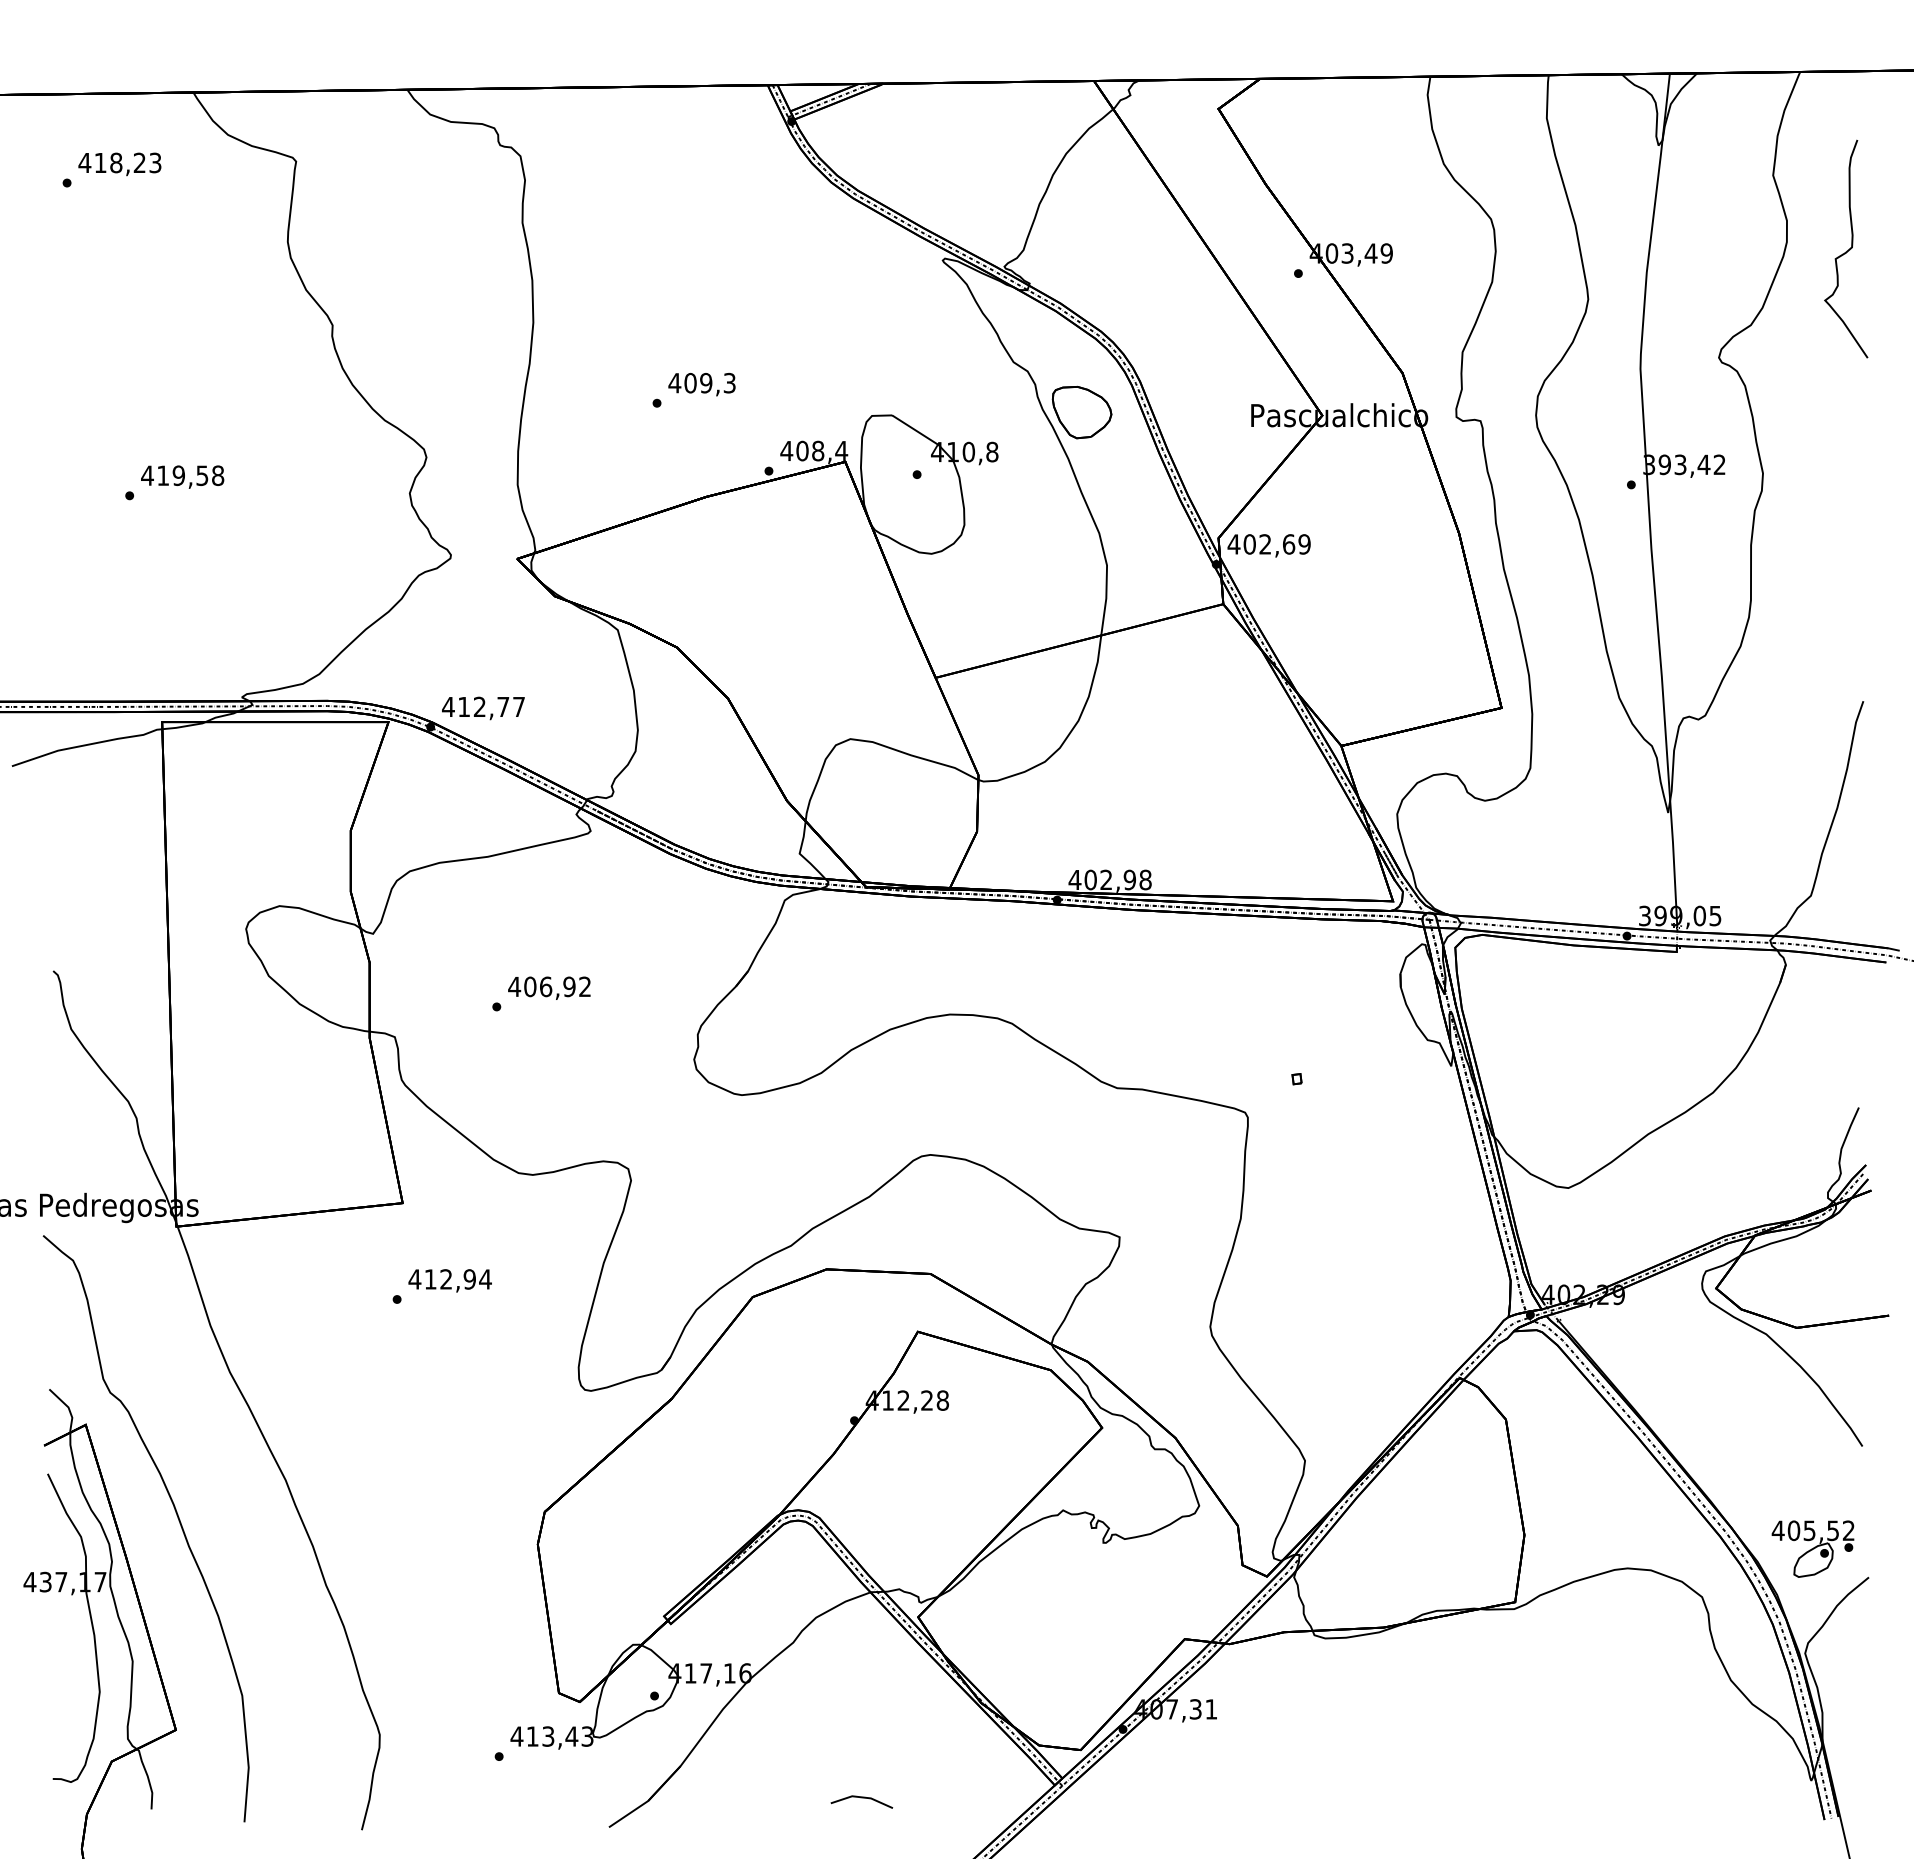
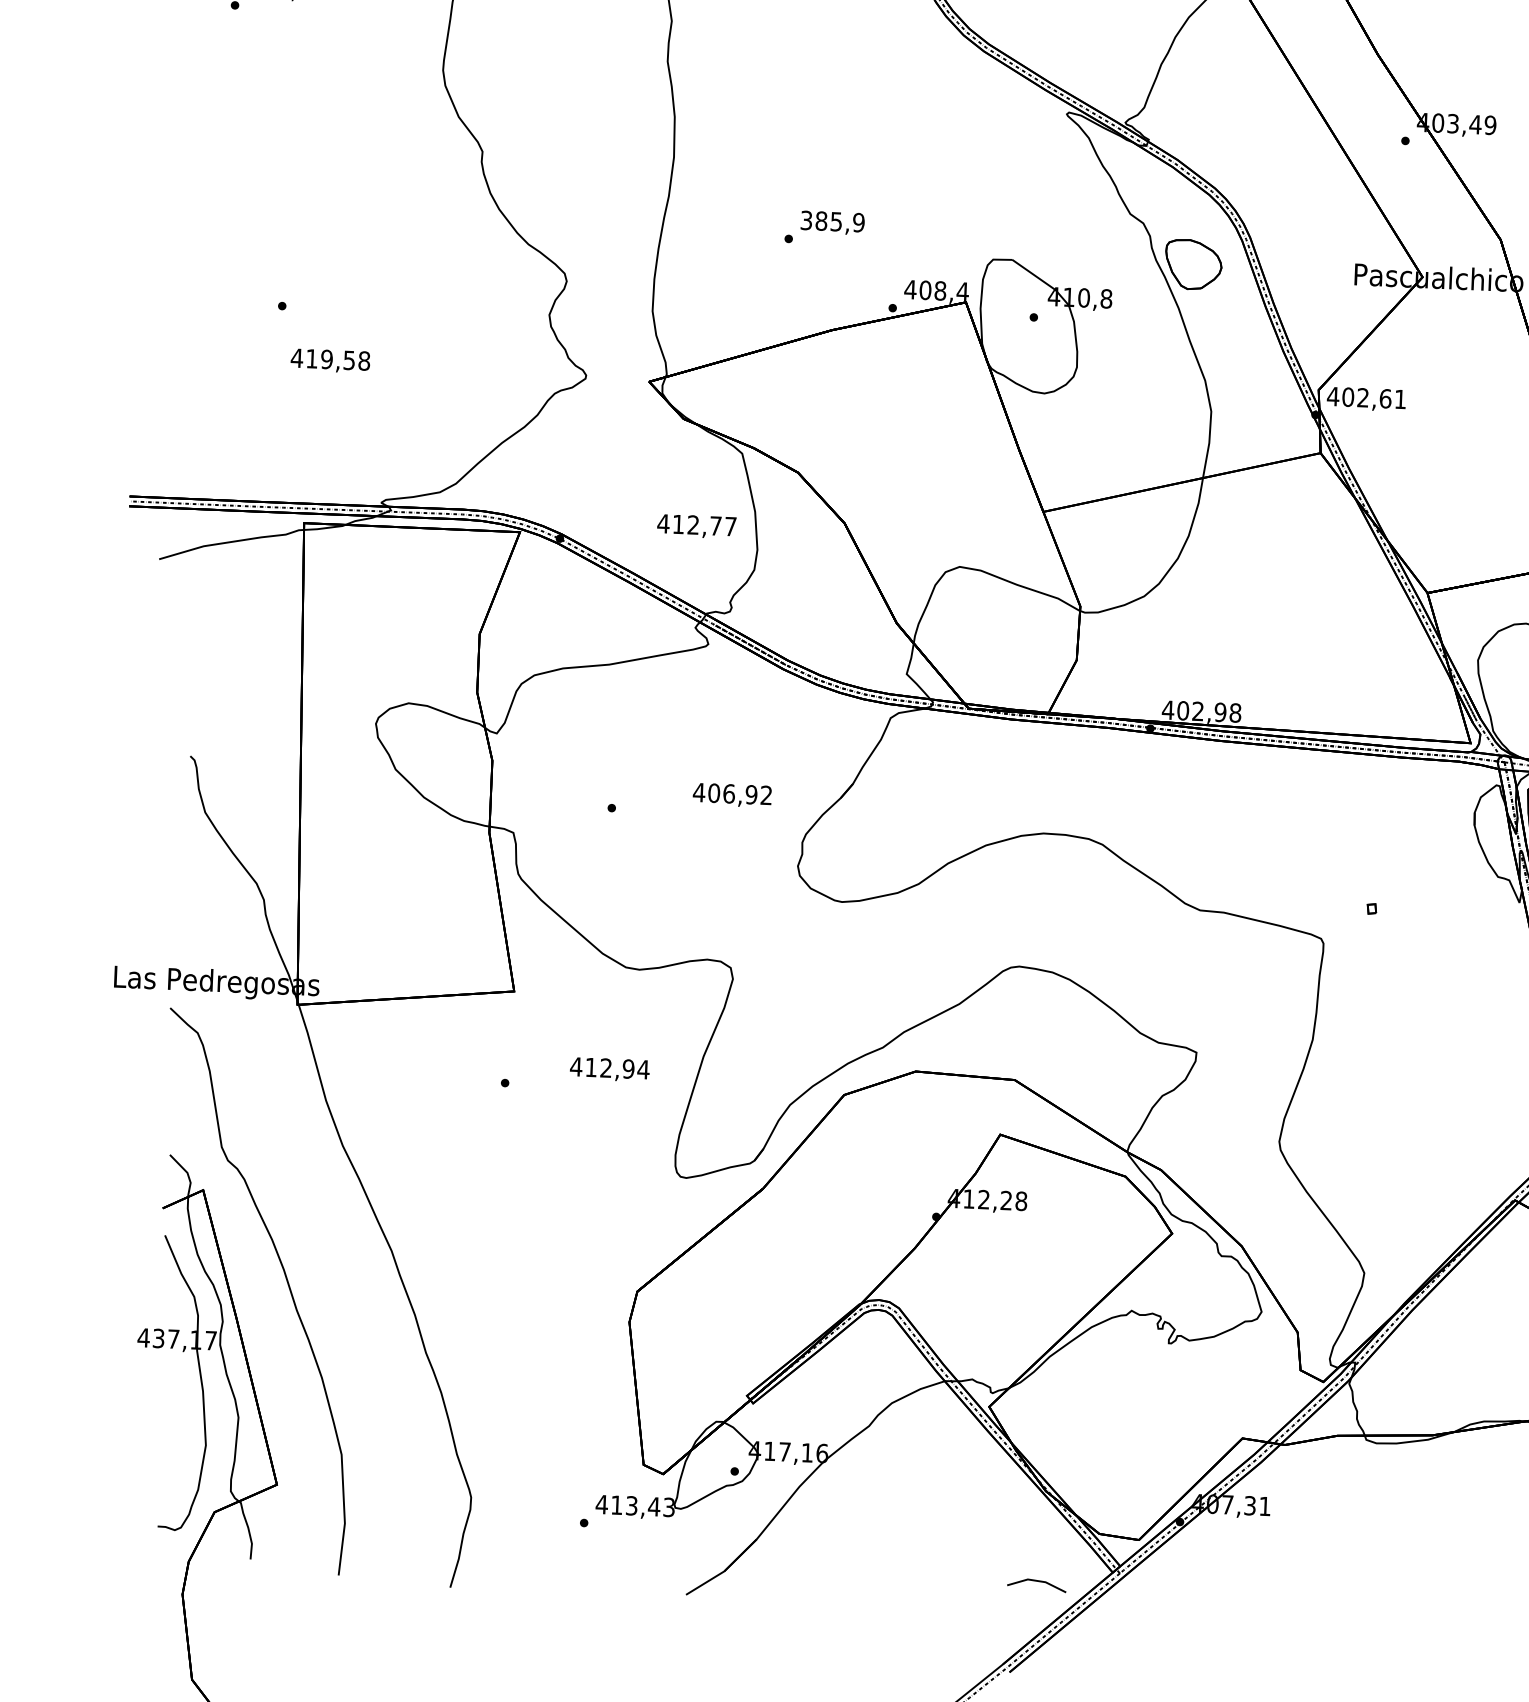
text: (701, 382) -> (831, 220), 409,3 -> 385,9
text: (182, 476) -> (330, 360), moved
text: (1304, 544) -> (1400, 399), 402,69 -> 402,61
text: (483, 708) -> (696, 526), moved
text: (549, 987) -> (732, 794), moved
text: (449, 1280) -> (609, 1069), moved
line: (861, 1798) -> (1036, 1581), moved

